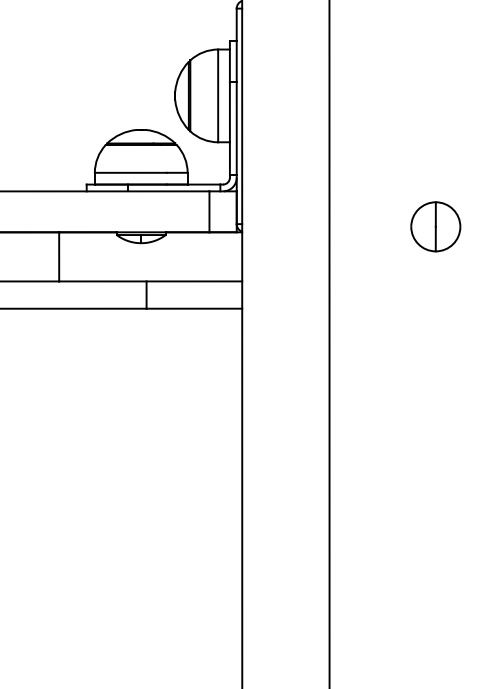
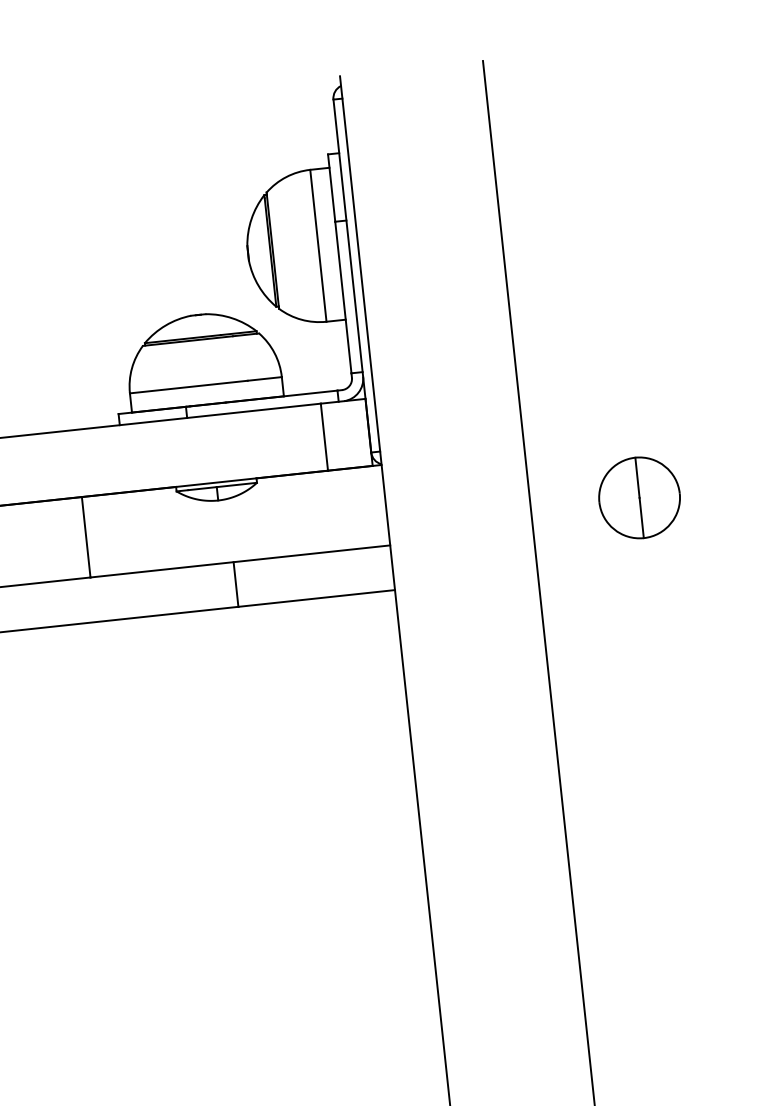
part: (435, 226) -> (639, 497), moved

